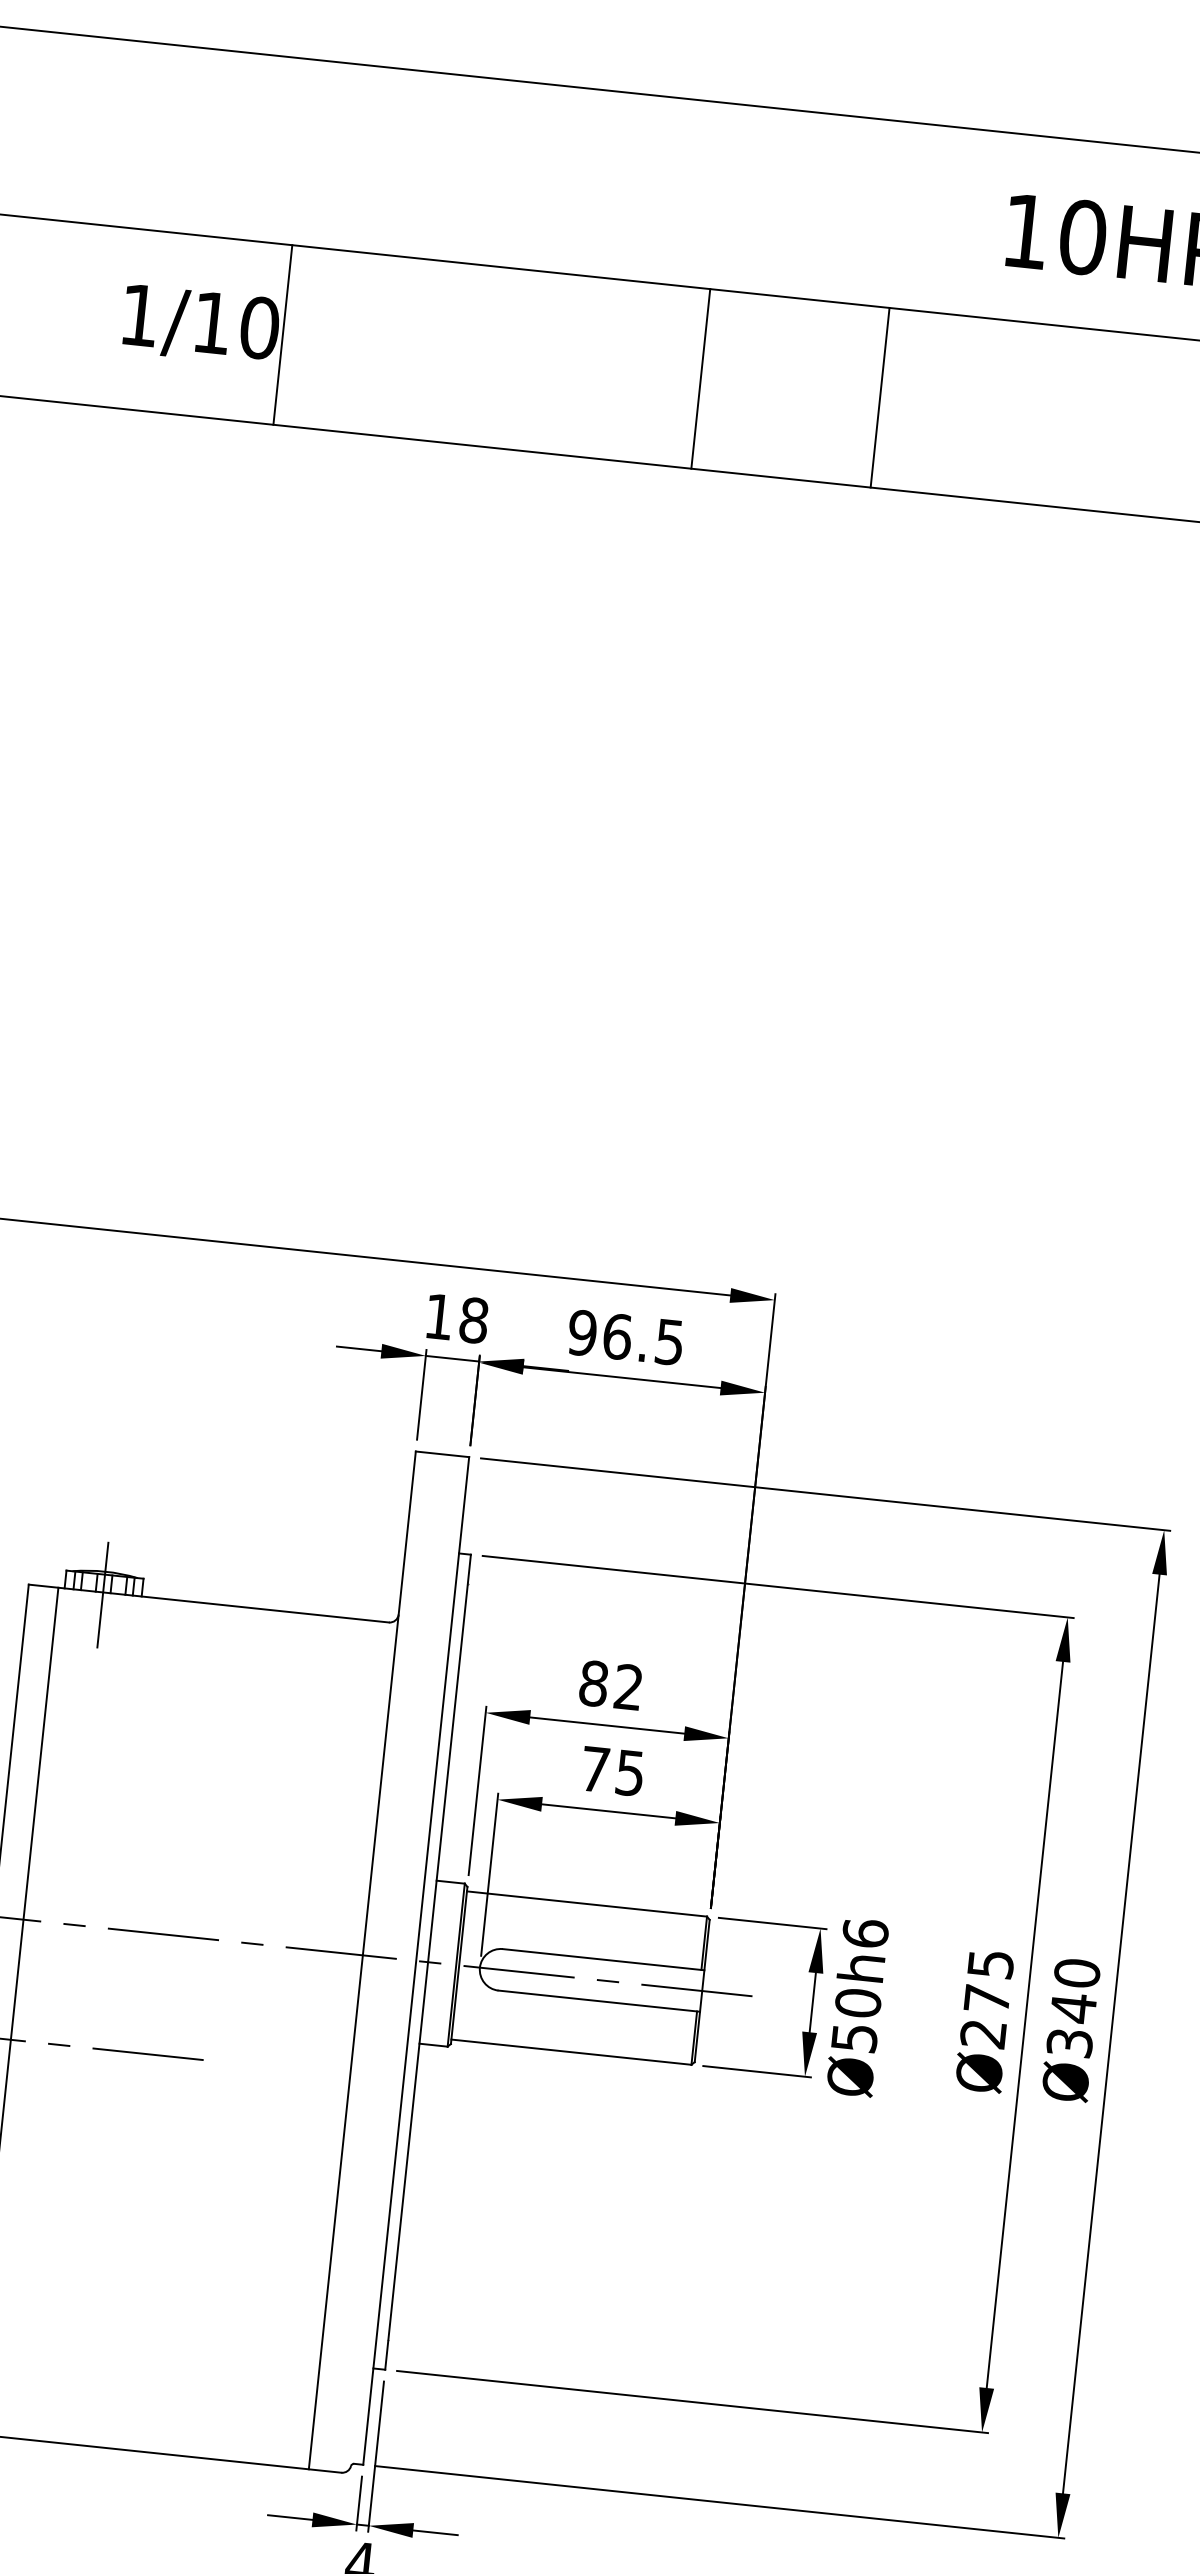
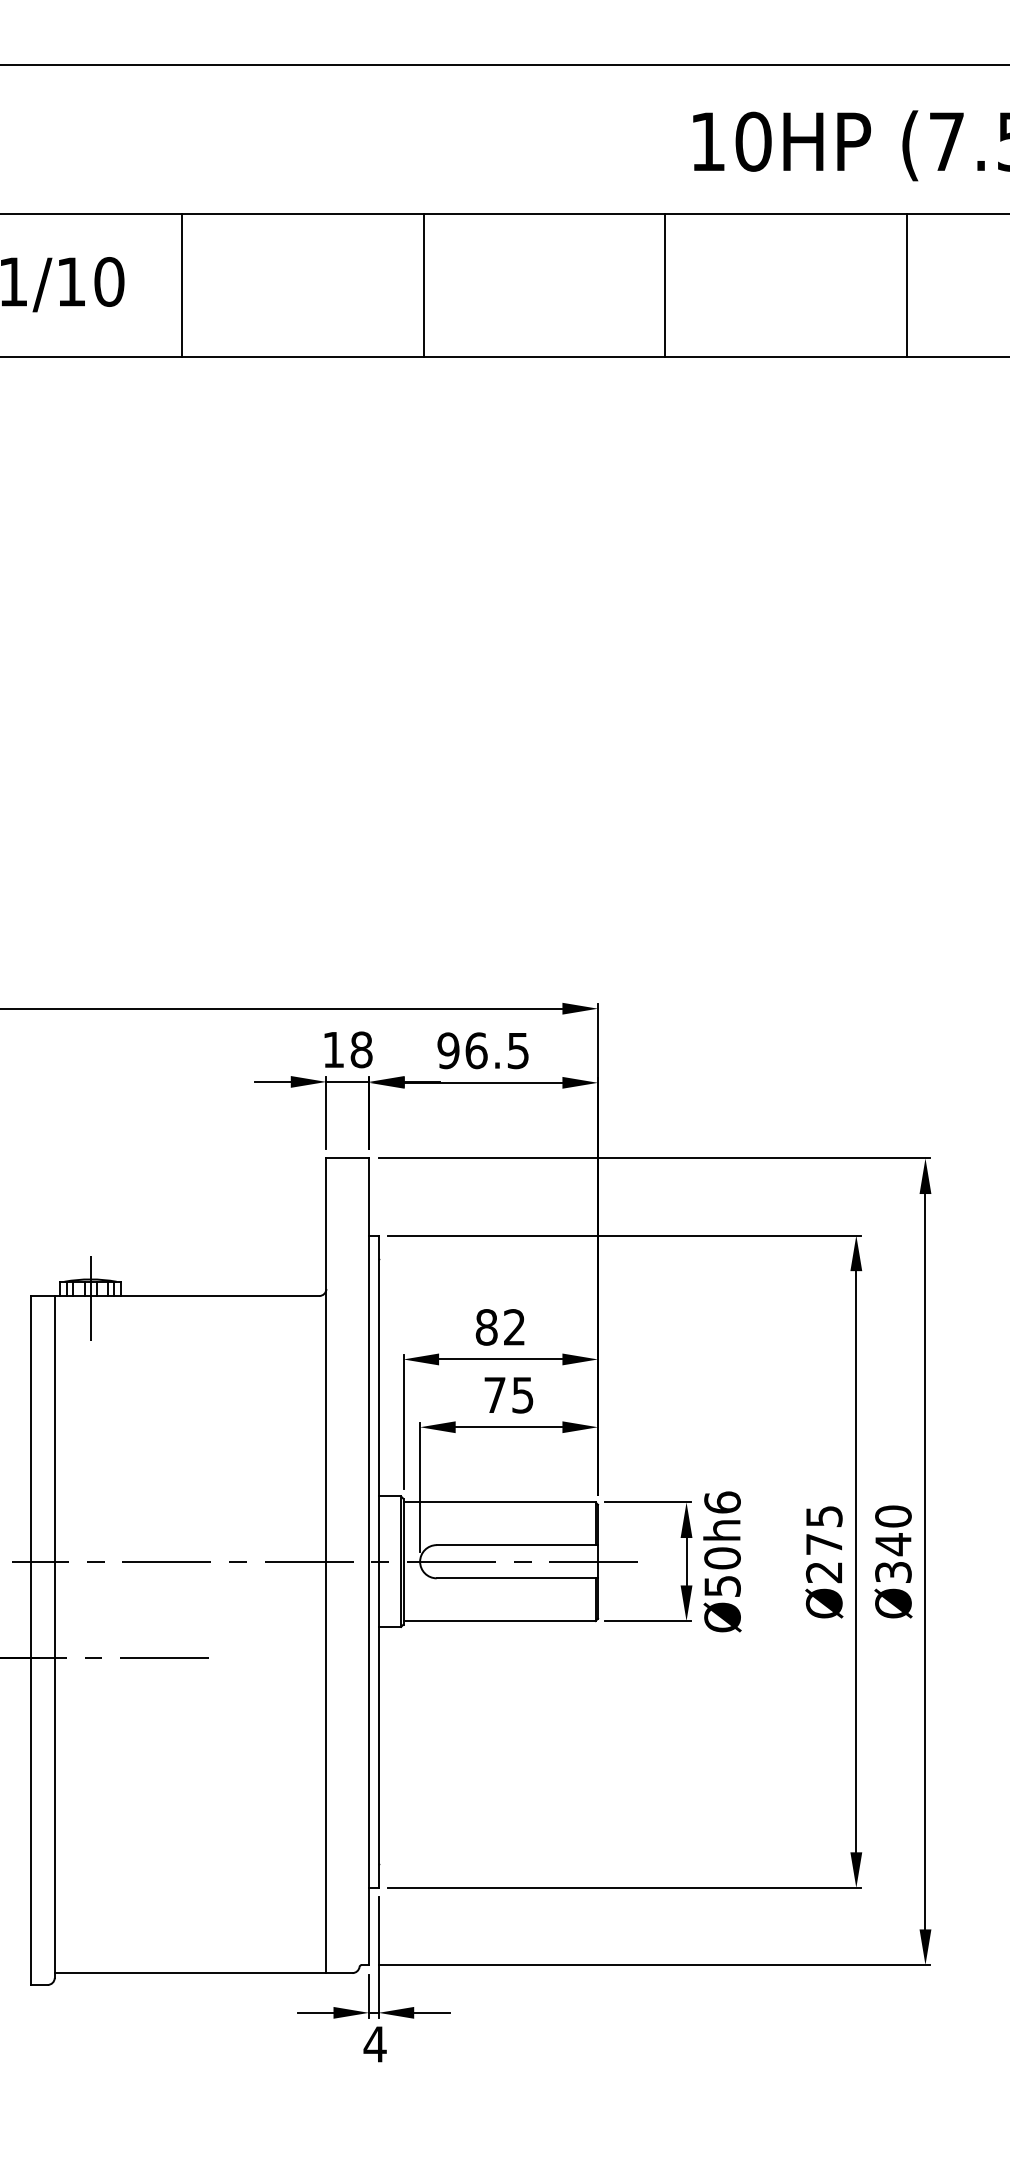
line: (283, 334) -> (182, 285), moved
line: (700, 378) -> (423, 285), moved
line: (880, 397) -> (665, 285), moved

